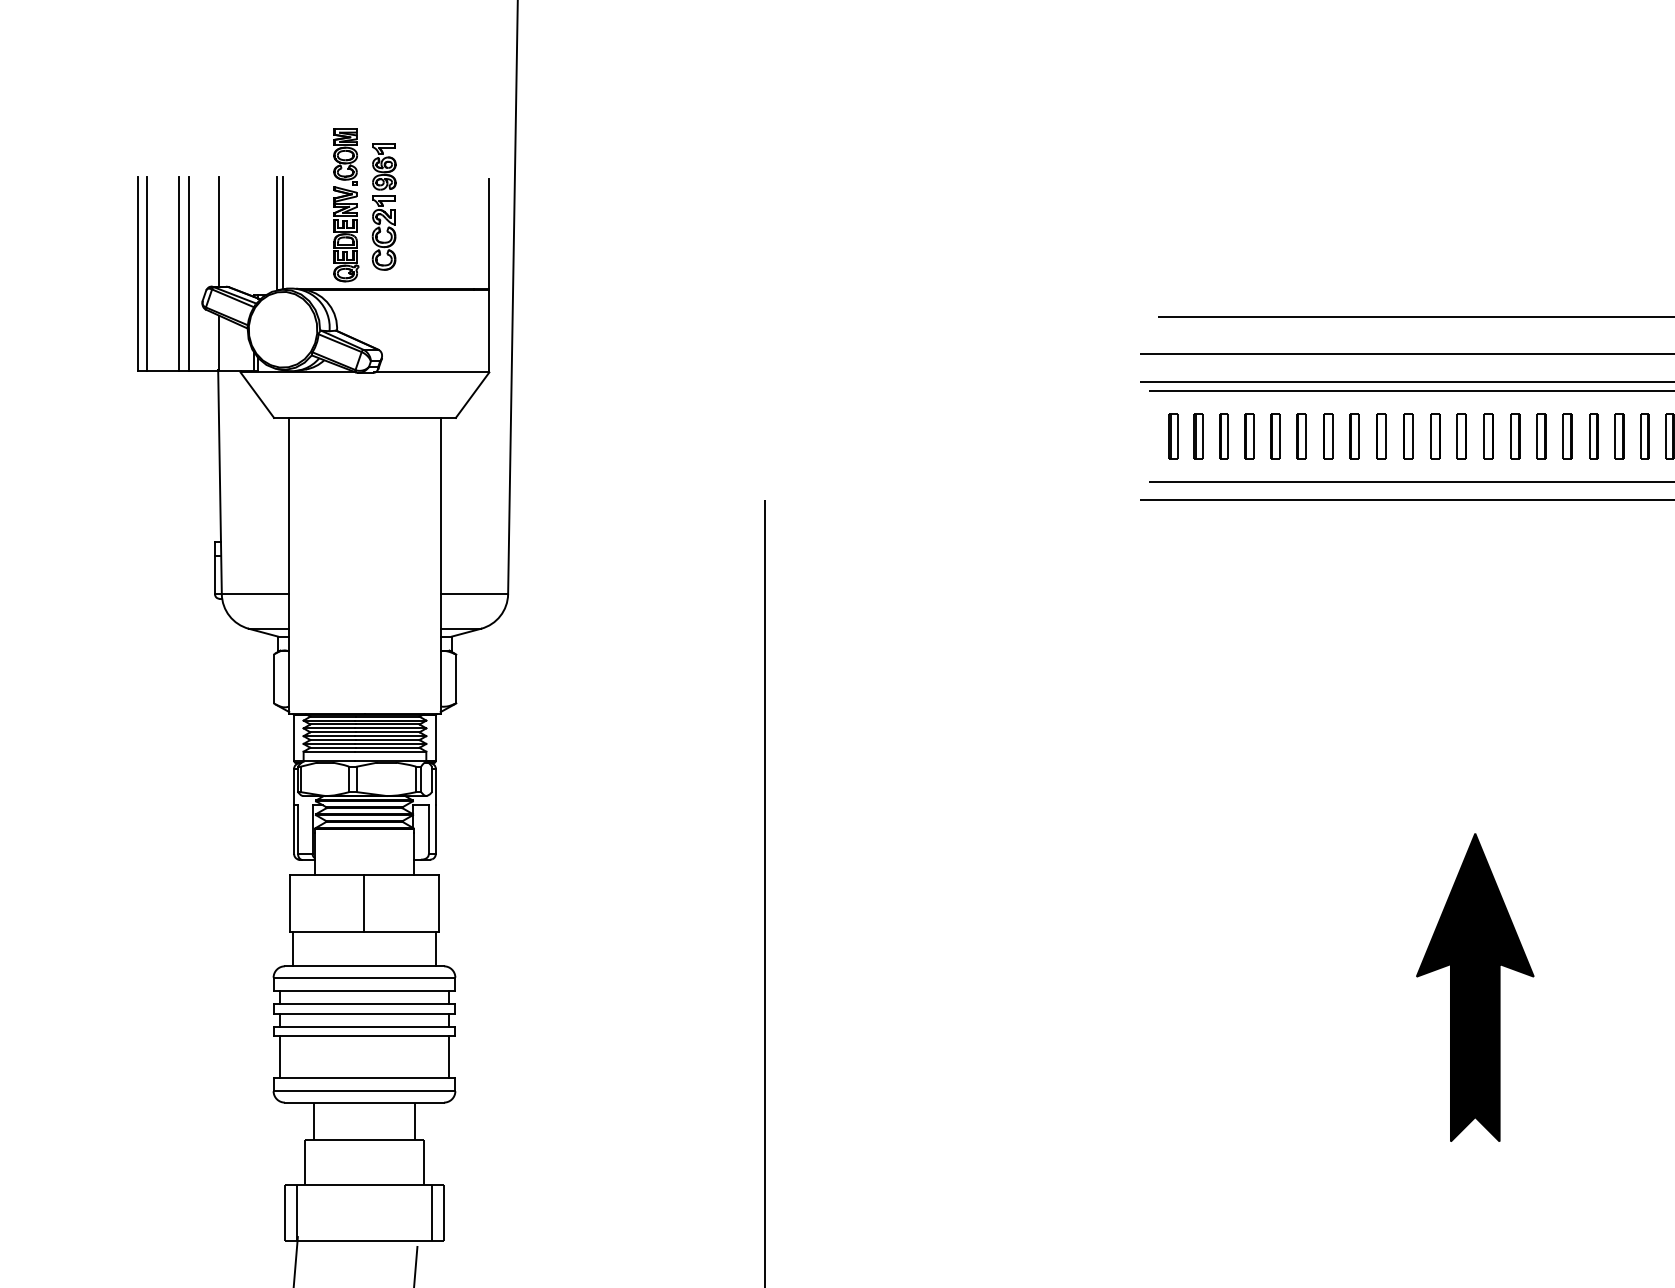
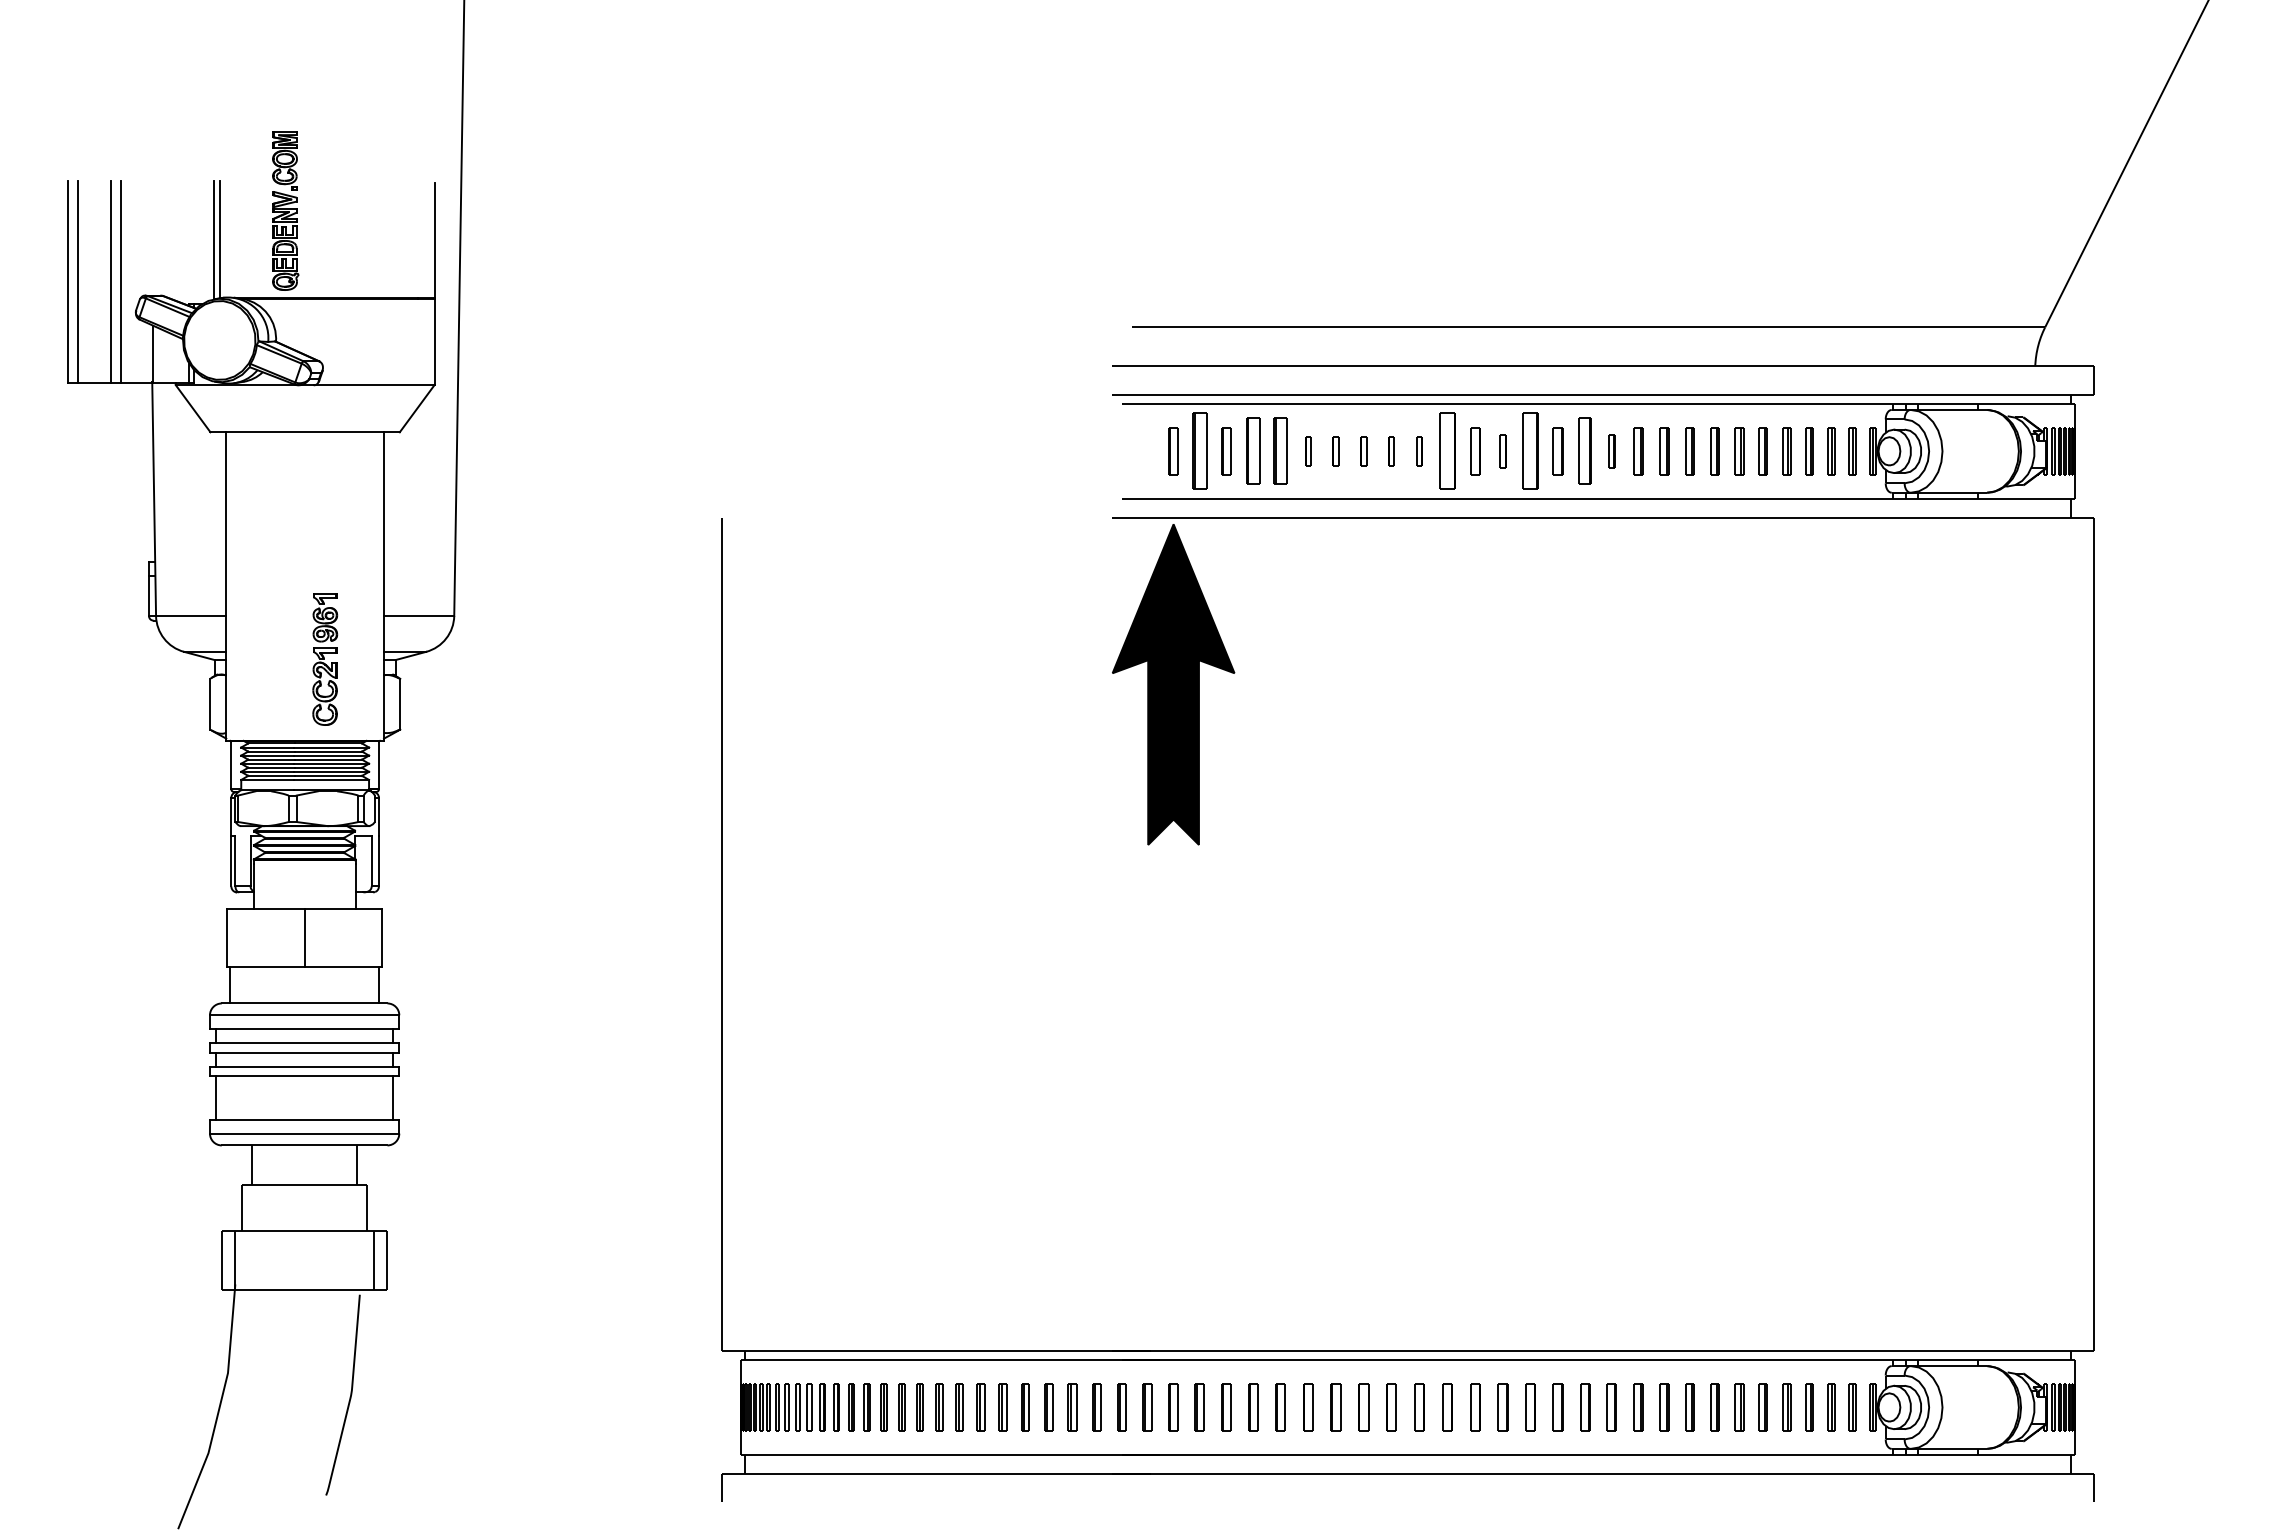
part: (384, 206) -> (325, 659), moved
line: (219, 230) -> (153, 237), removed
part: (1173, 436) -> (1147, 451), removed
part: (1223, 436) -> (1199, 451), size x1.6
part: (1275, 436) -> (1253, 451), size x1.4
part: (1301, 436) -> (1280, 451), size x1.4
part: (1328, 436) -> (1308, 451), size x0.6
part: (1354, 436) -> (1335, 451), size x0.6
part: (1381, 436) -> (1363, 451), size x0.6
part: (1407, 436) -> (1391, 451), size x0.6
part: (1434, 436) -> (1419, 451), size x0.6
part: (1461, 436) -> (1447, 451), size x1.6
part: (1514, 436) -> (1502, 451), size x0.7
part: (1541, 436) -> (1530, 451), size x1.6
part: (1594, 436) -> (1585, 451), size x1.4
part: (1619, 436) -> (1611, 451), size x0.7
part: (1475, 987) -> (1173, 684), moved

